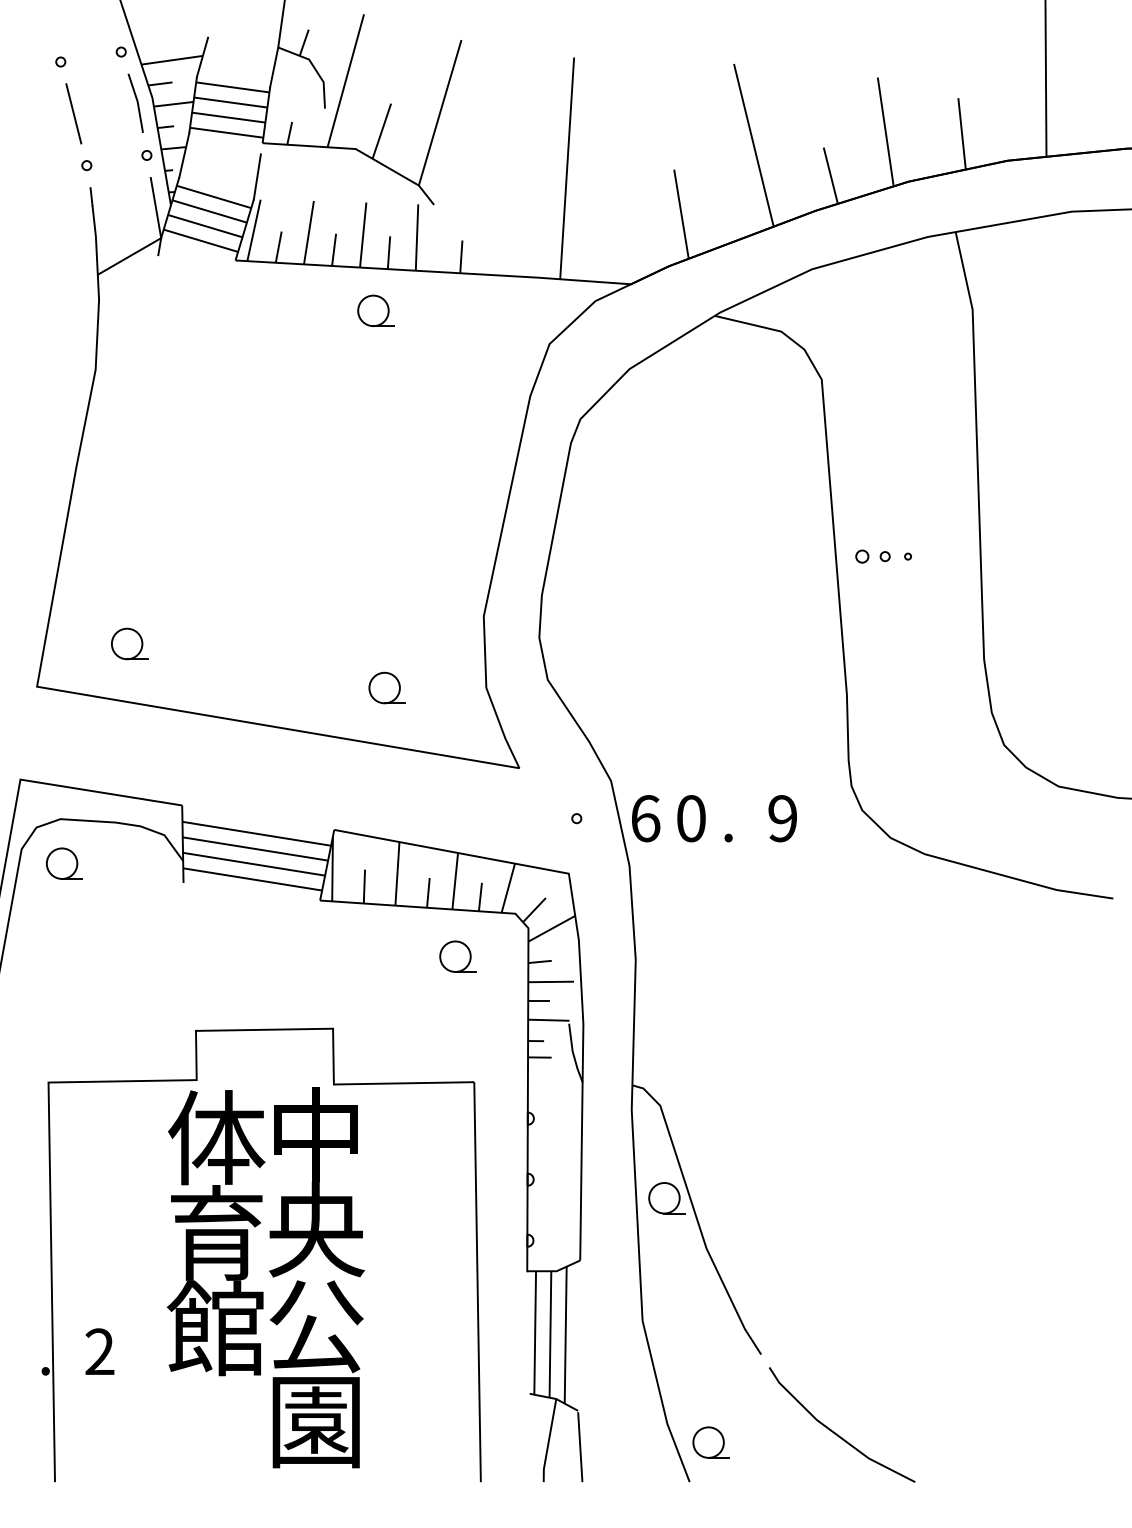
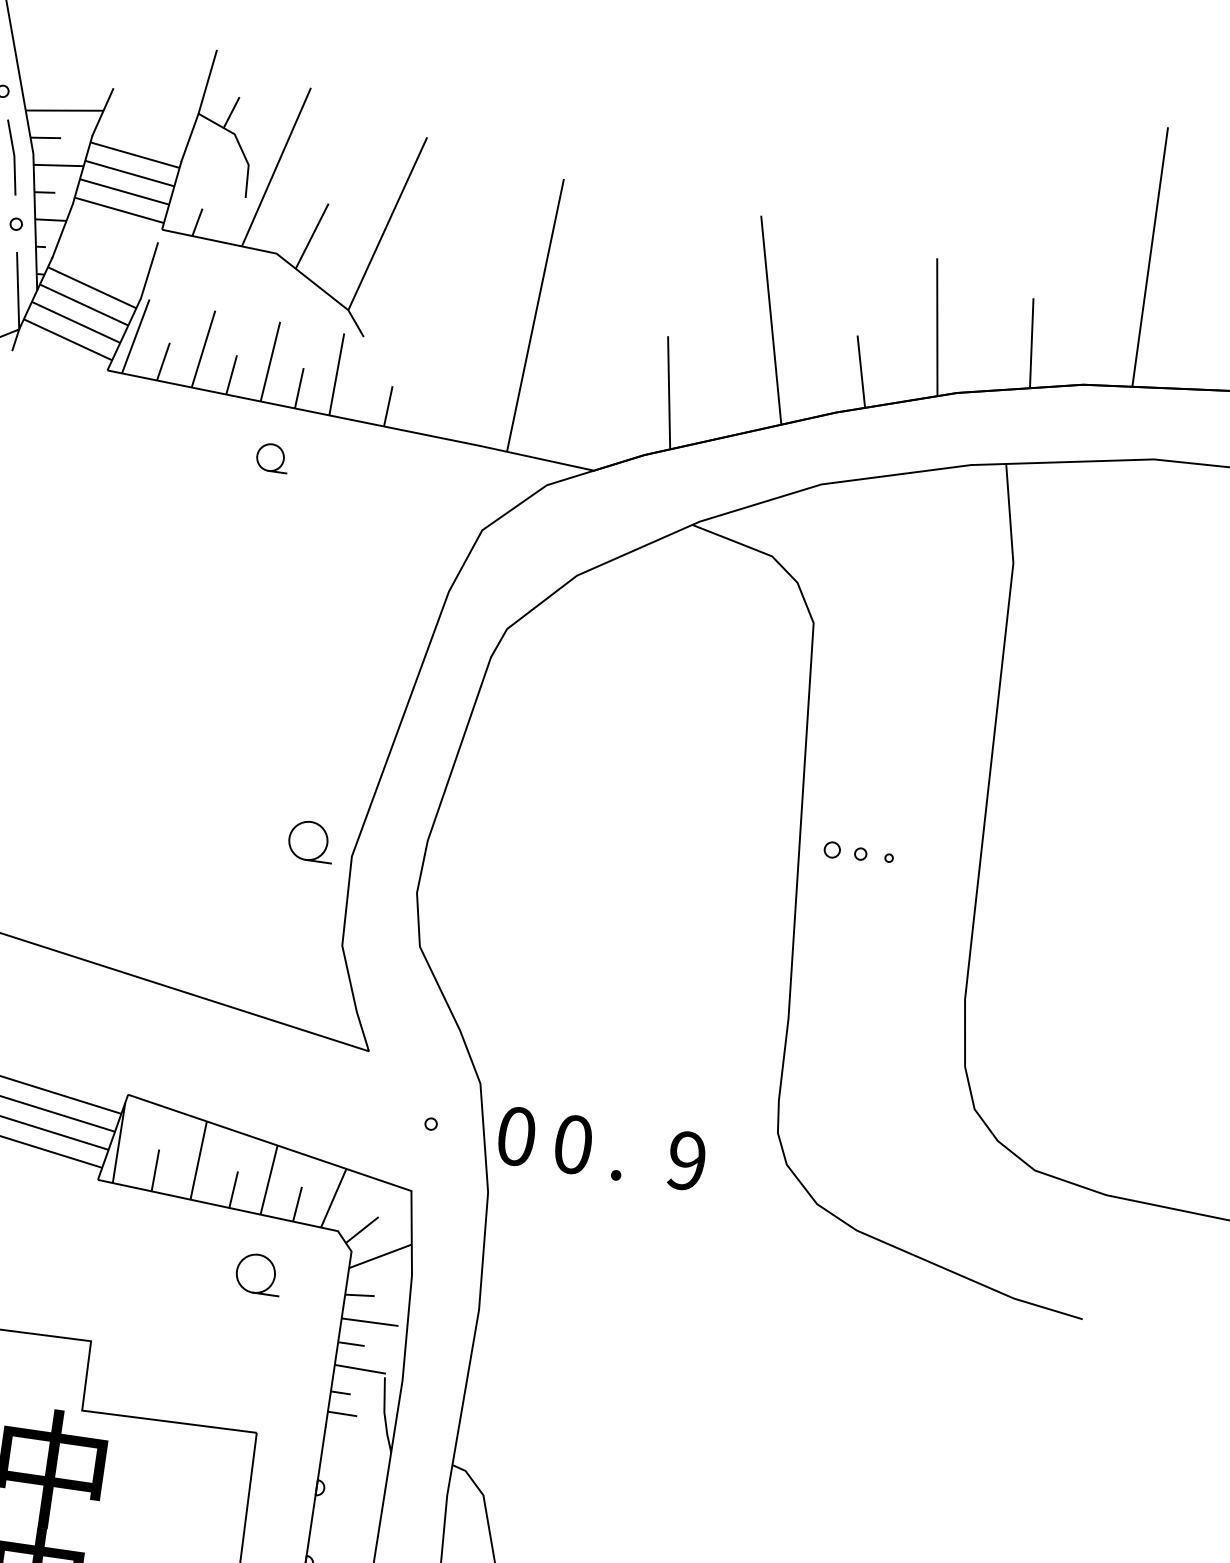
part: (375, 310) -> (272, 457), size x0.7
part: (386, 687) -> (310, 840), moved
text: (645, 818) -> (516, 1136), 6 -> 0

